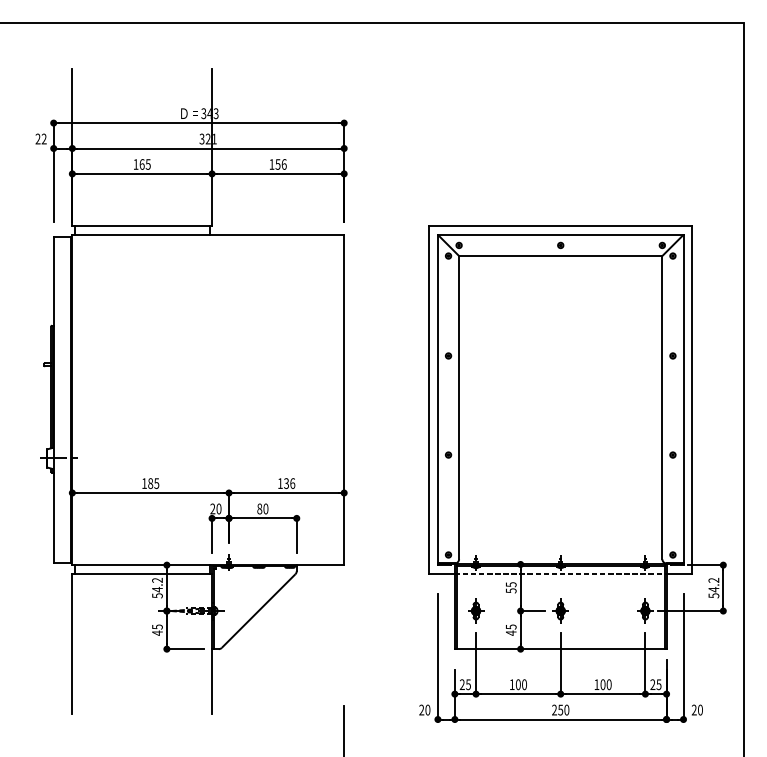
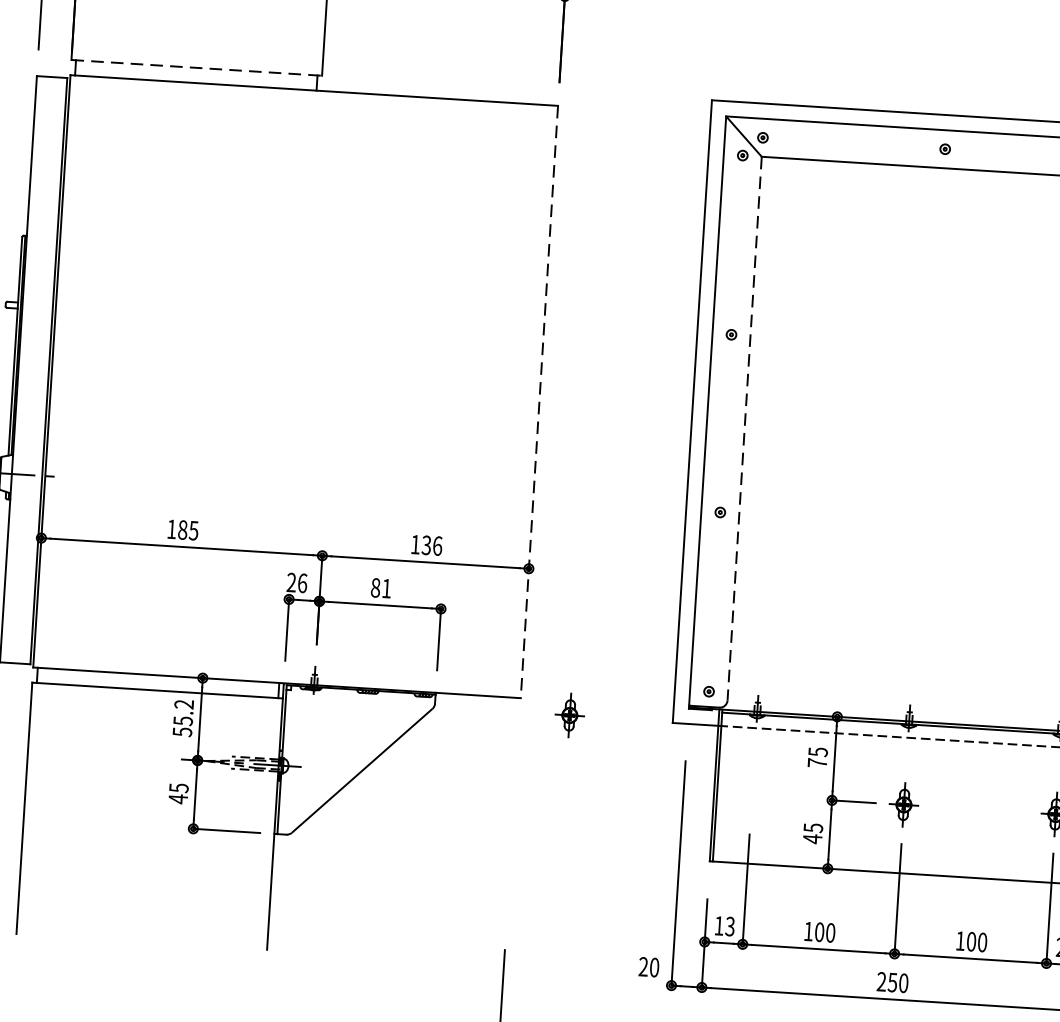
line: (142, 226) -> (197, 68), solid -> dashed
line: (344, 400) -> (539, 402), solid -> dashed
line: (459, 407) -> (745, 428), solid -> dashed
text: (218, 508) -> (301, 582), 20 -> 26
text: (265, 508) -> (386, 587), 80 -> 81
text: (157, 589) -> (183, 720), 54.2 -> 55.2
text: (511, 590) -> (817, 762), 55 -> 75
part: (476, 610) -> (570, 714), moved
text: (464, 684) -> (723, 925), 25 -> 13

